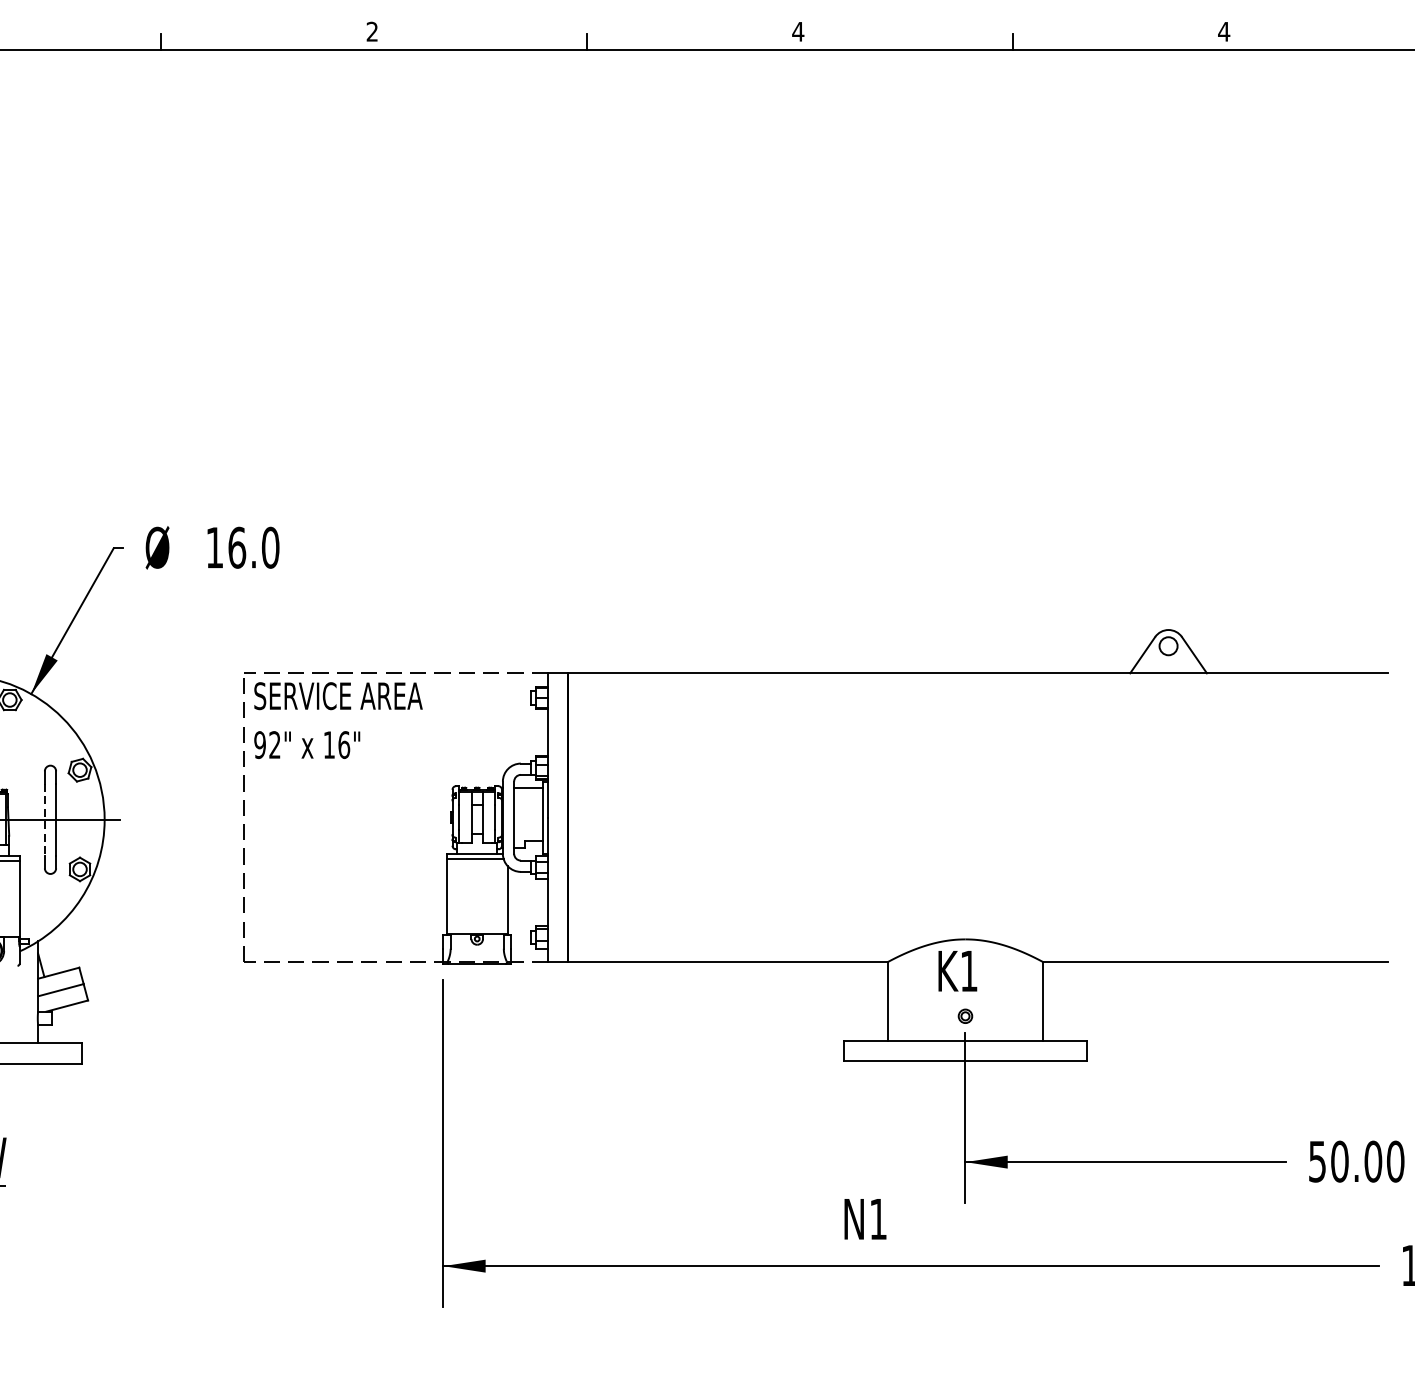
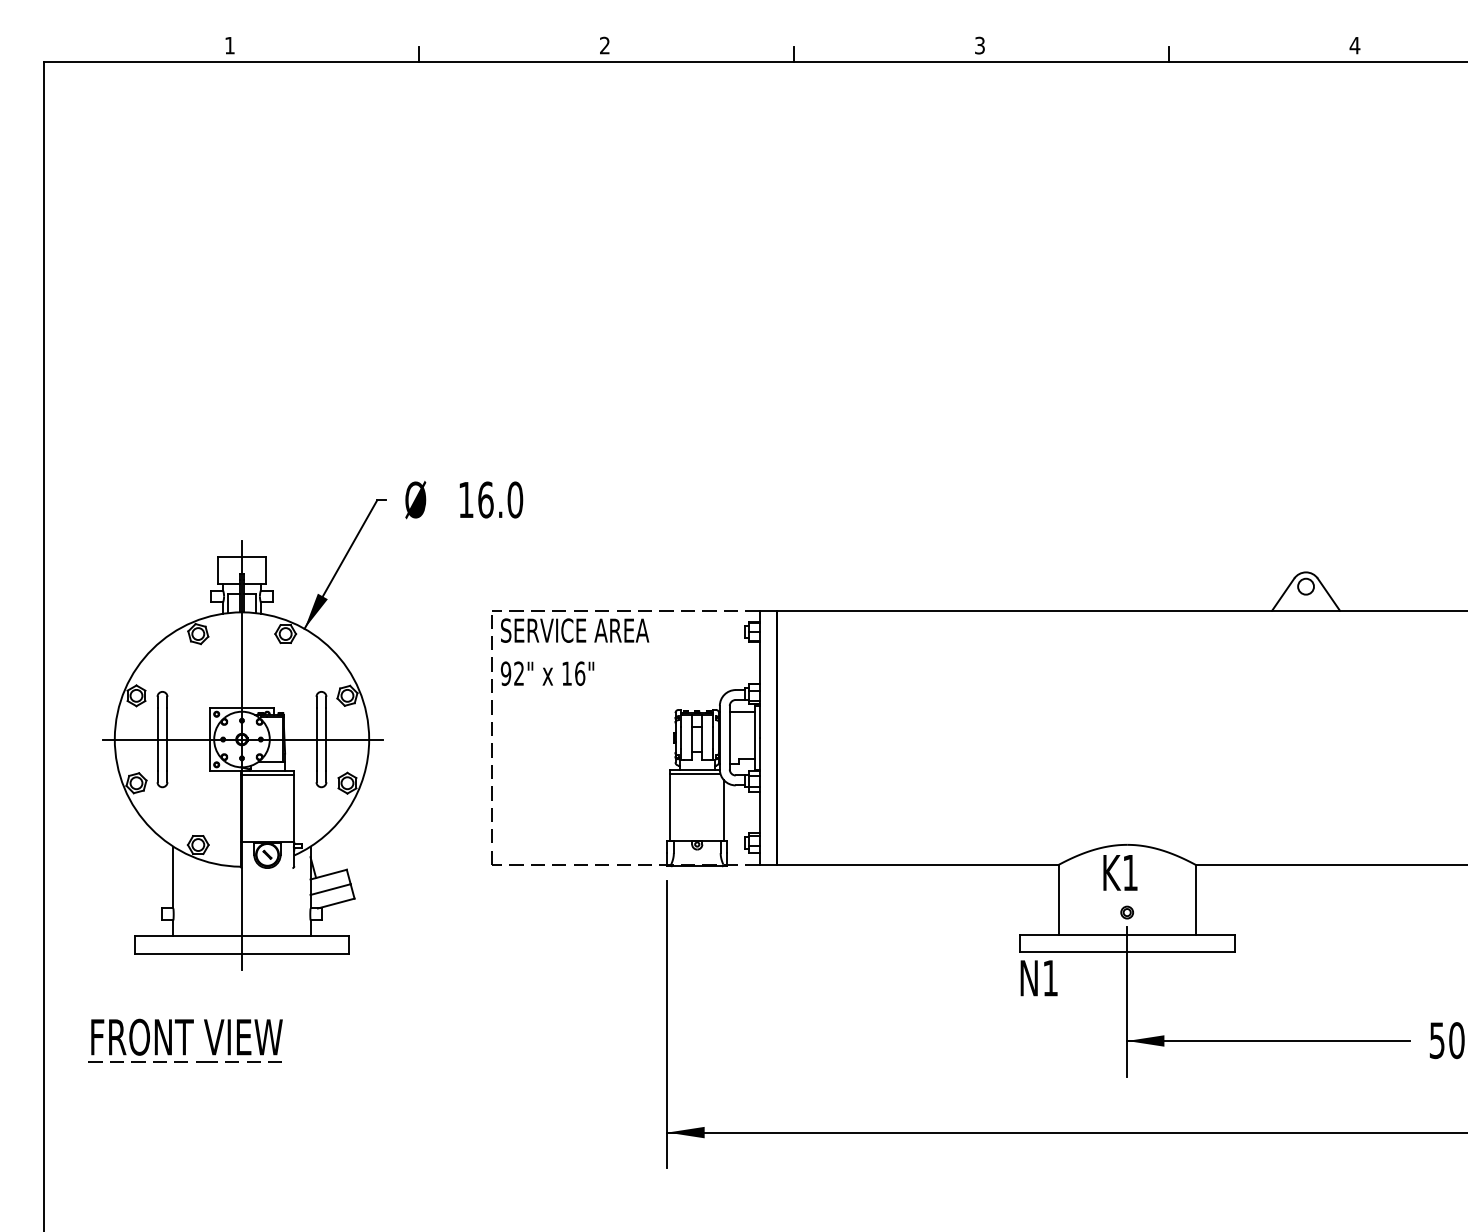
text: (797, 31) -> (979, 45), 4 -> 3
line: (44, 819) -> (316, 739), dashed -> solid
text: (864, 1219) -> (1038, 978), moved

